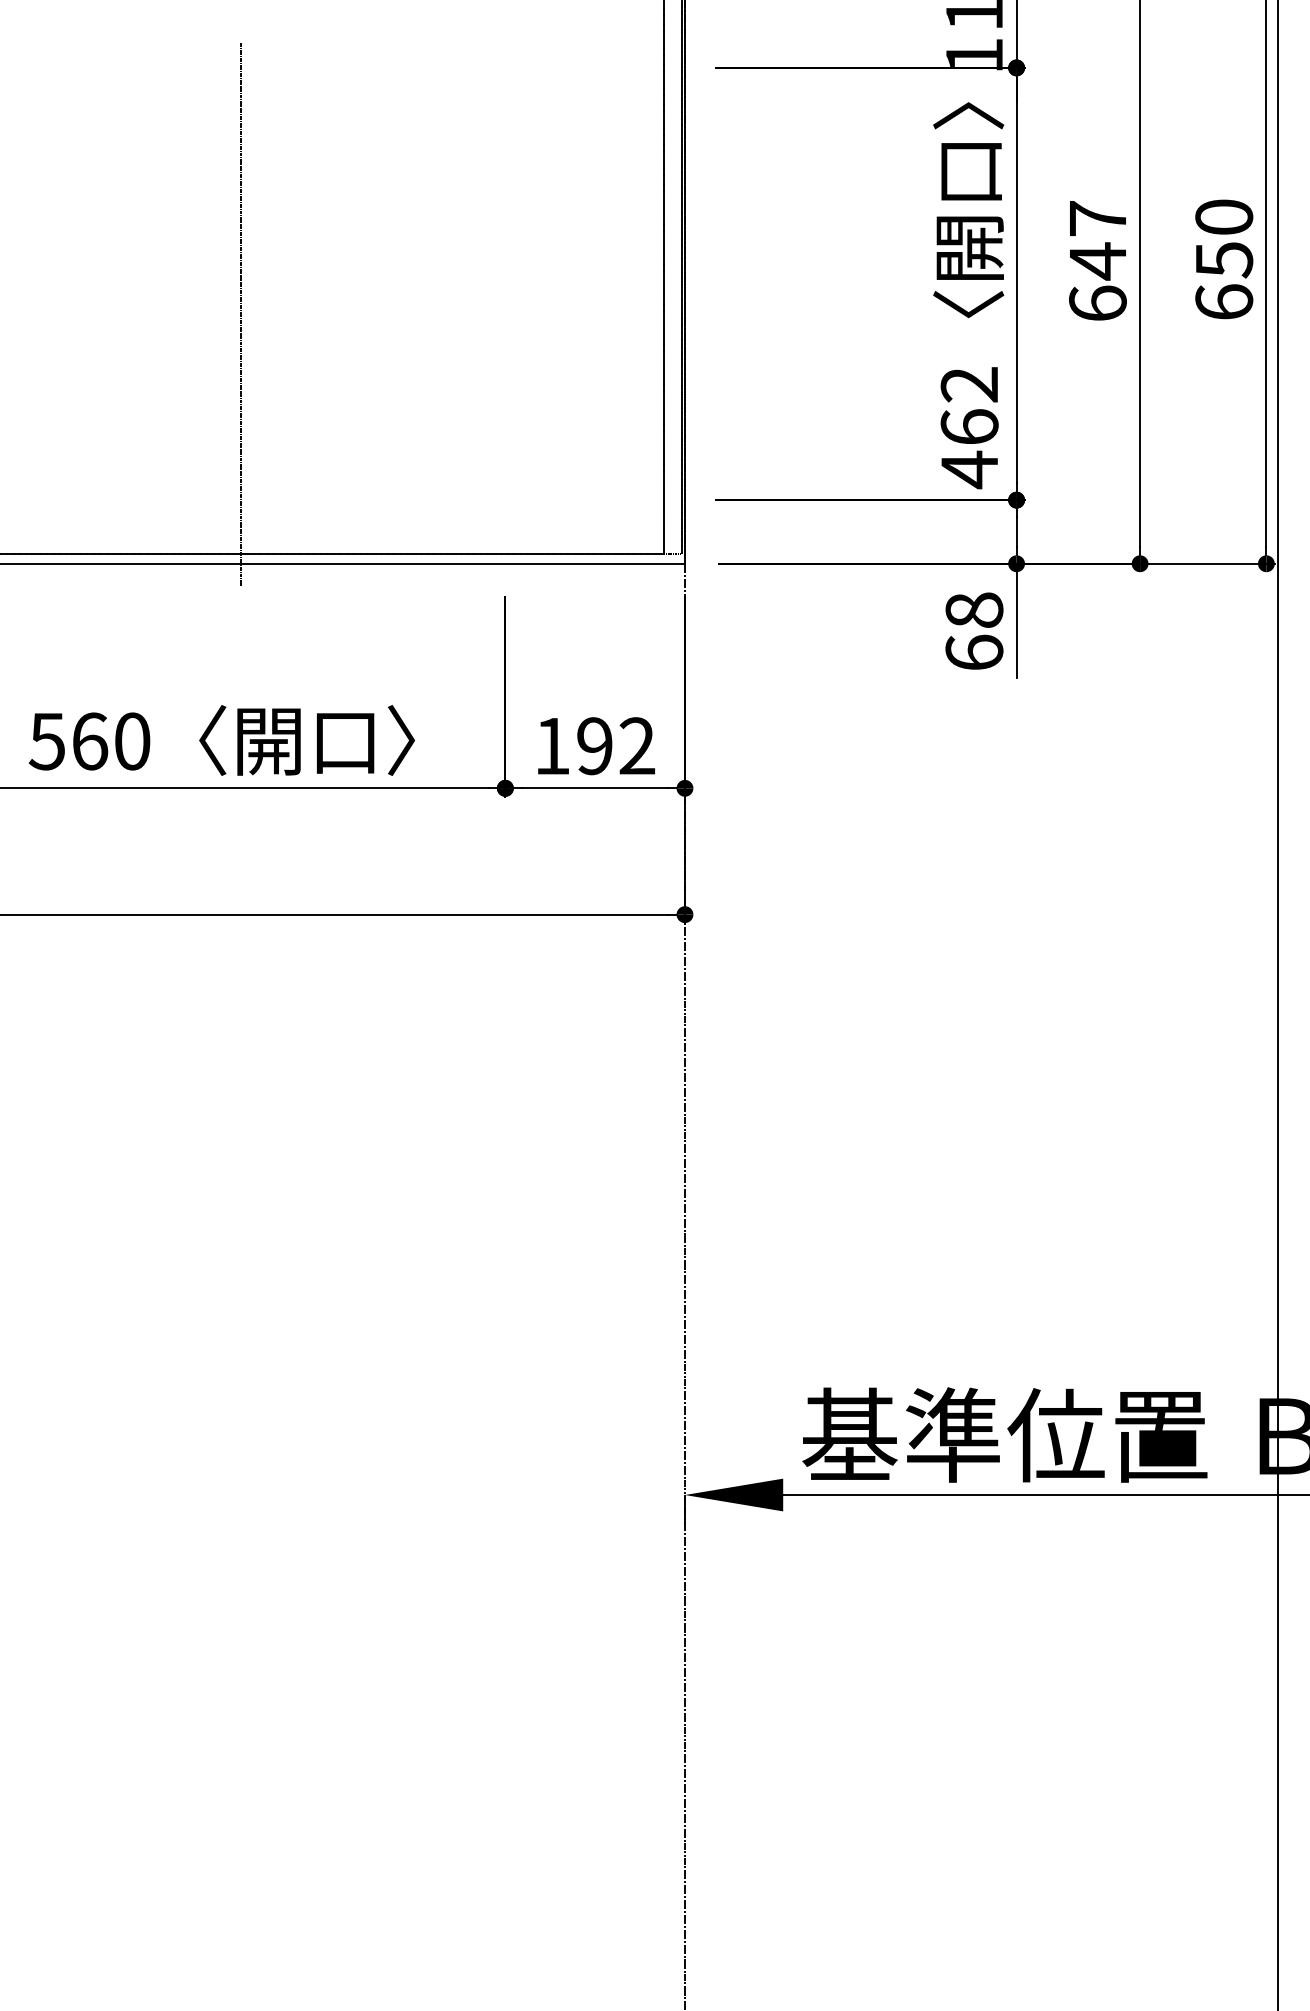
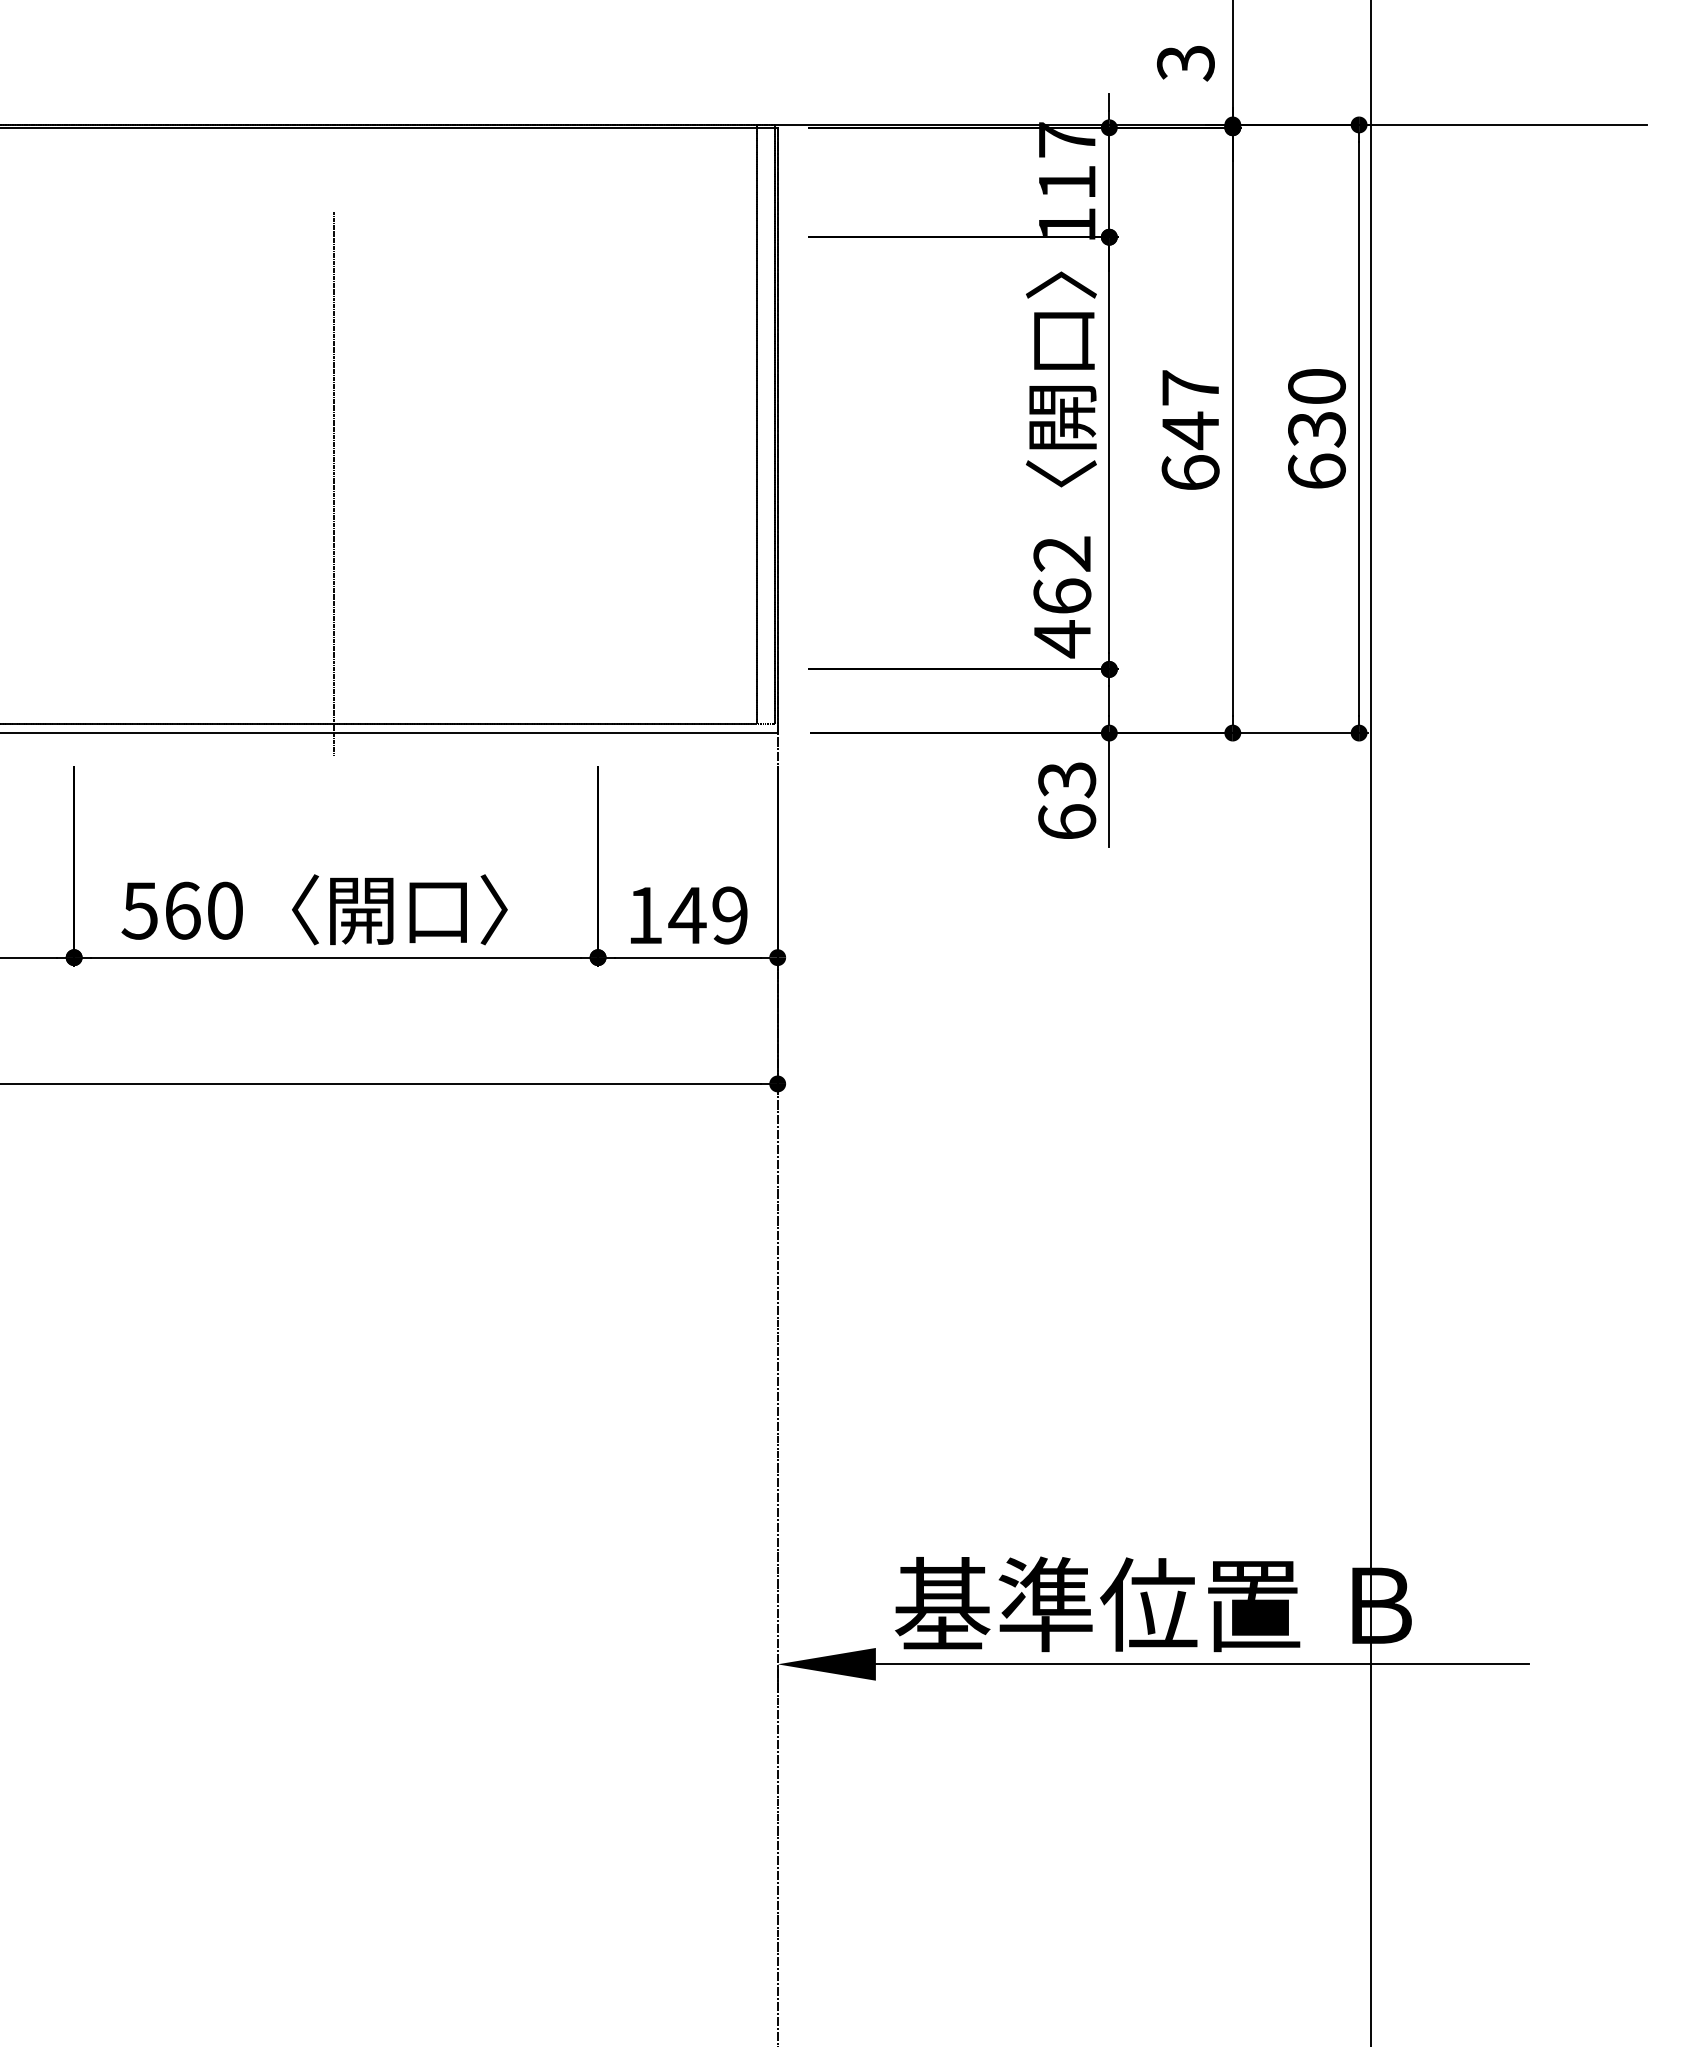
text: (1223, 260) -> (1316, 429), 650 -> 630
text: (974, 610) -> (1067, 779), 68 -> 63
text: (614, 746) -> (707, 915), 192 -> 149

